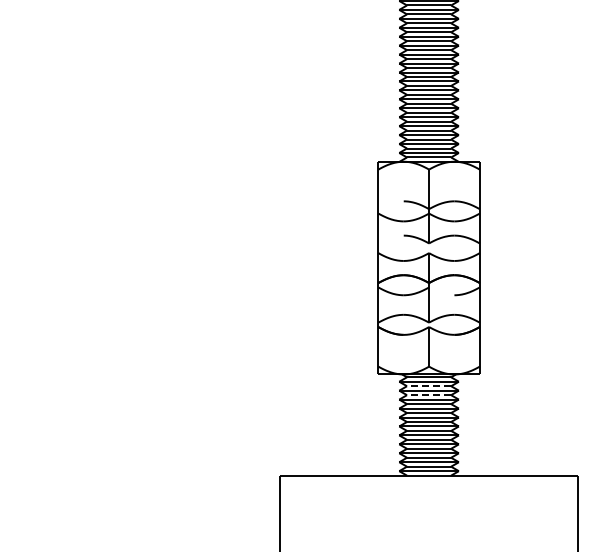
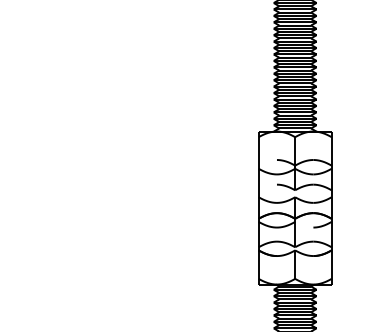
line: (428, 386) -> (294, 293), dashed -> solid
line: (428, 395) -> (294, 299), dashed -> solid

